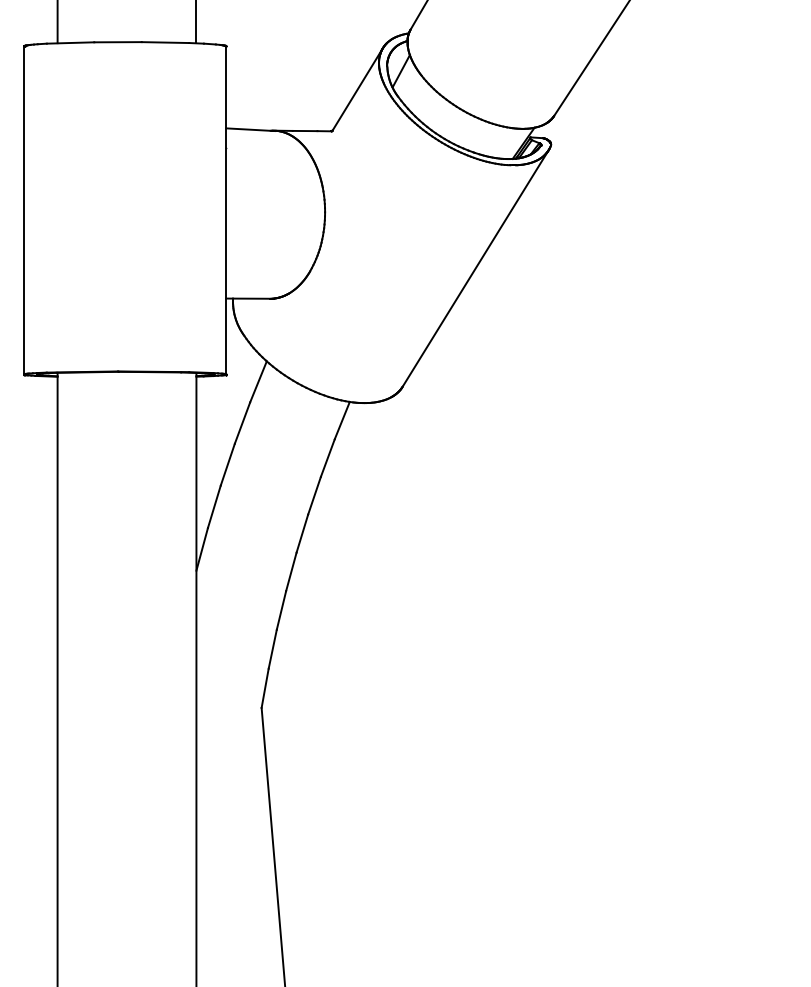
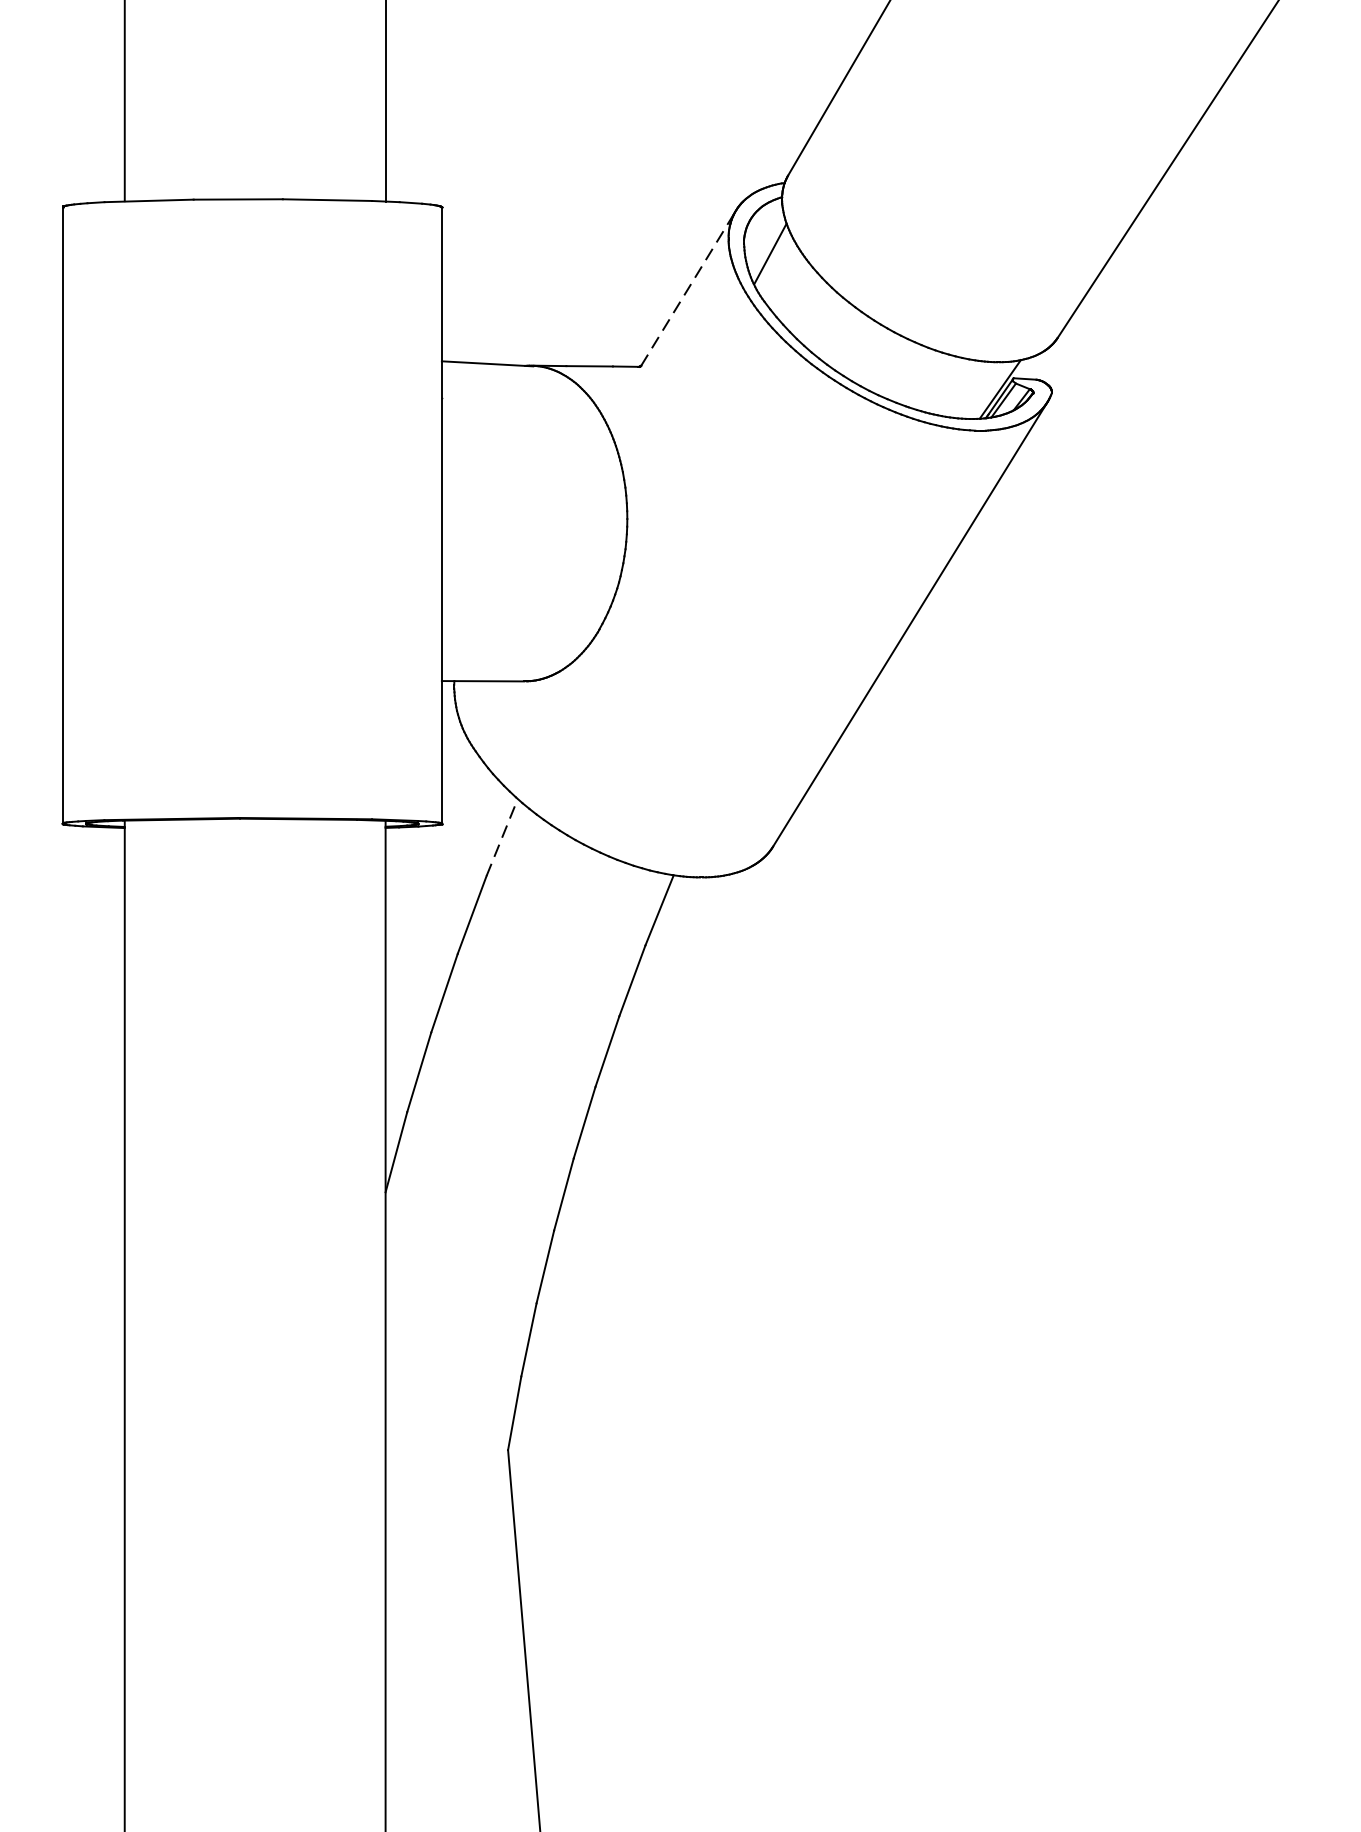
line: (357, 89) -> (688, 288), solid -> dashed
line: (258, 381) -> (502, 836), solid -> dashed

